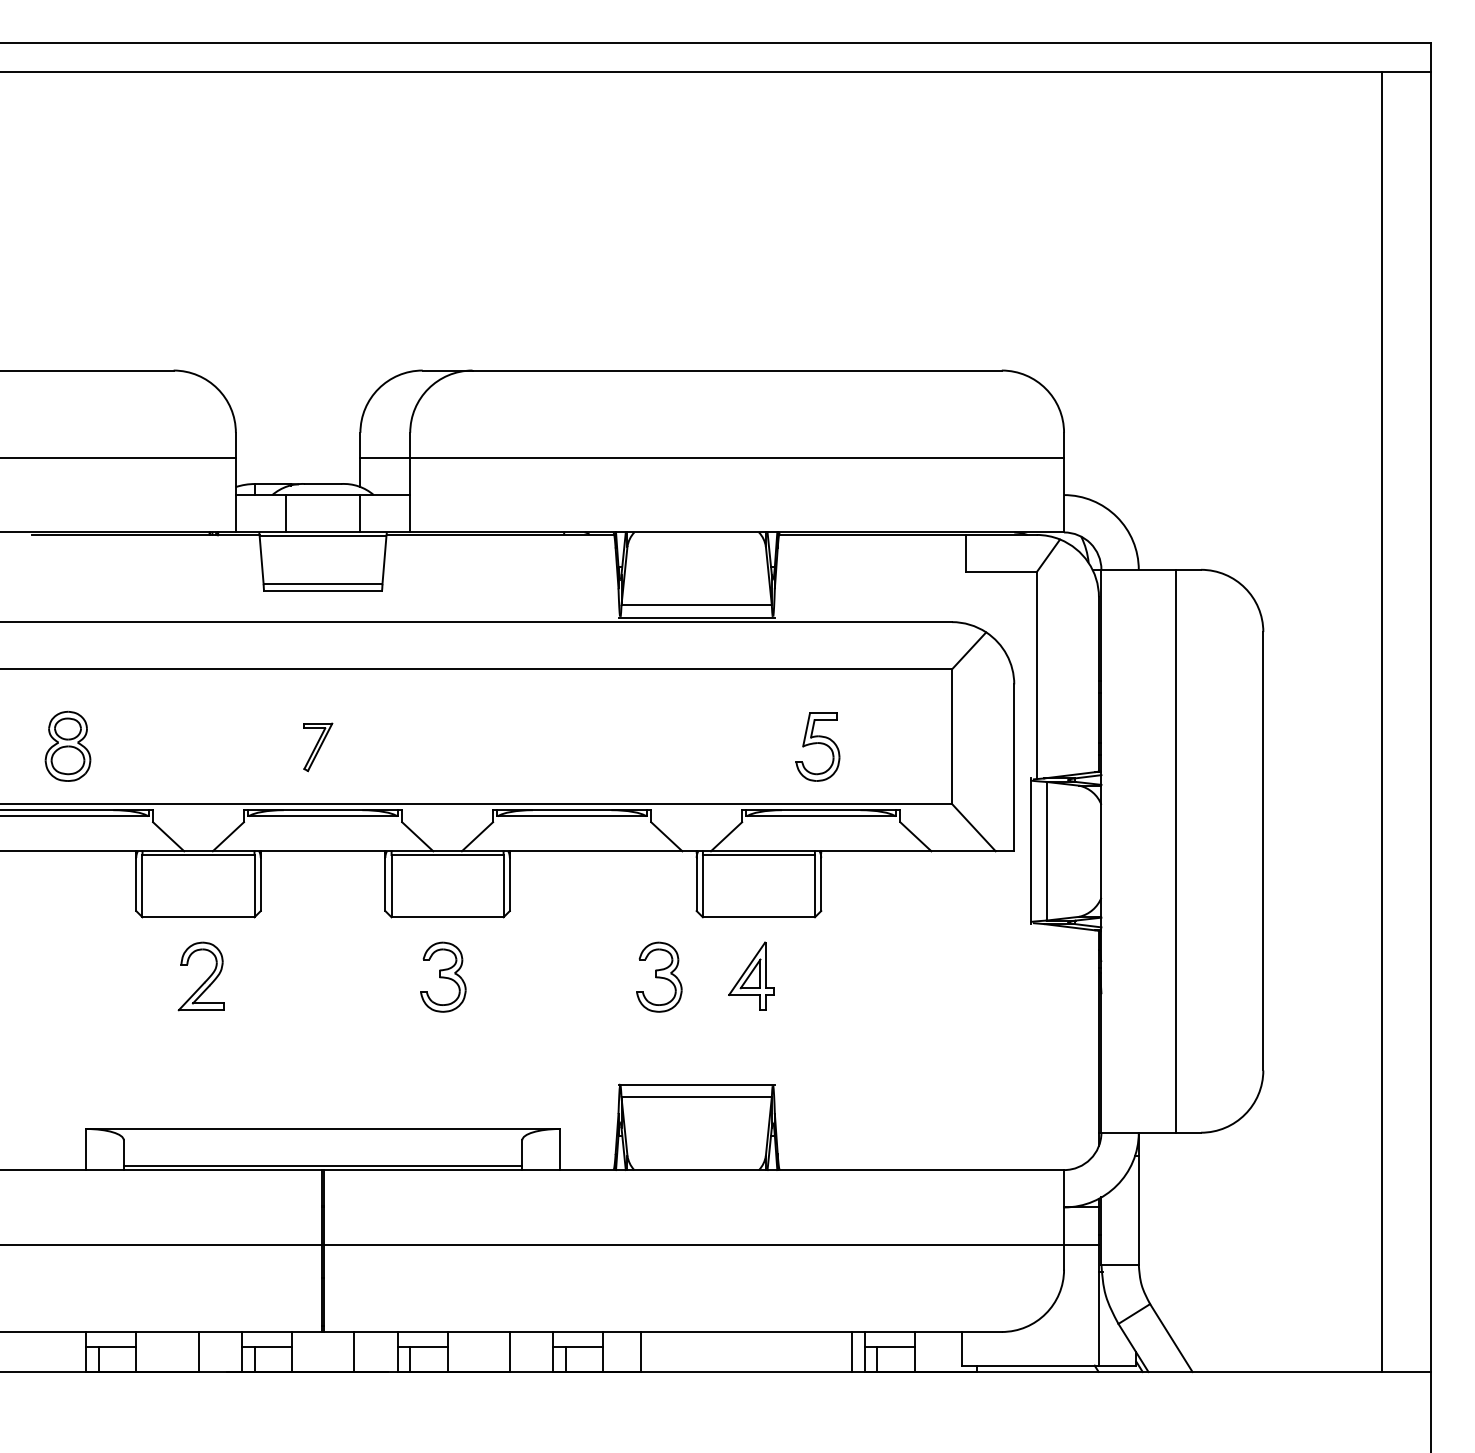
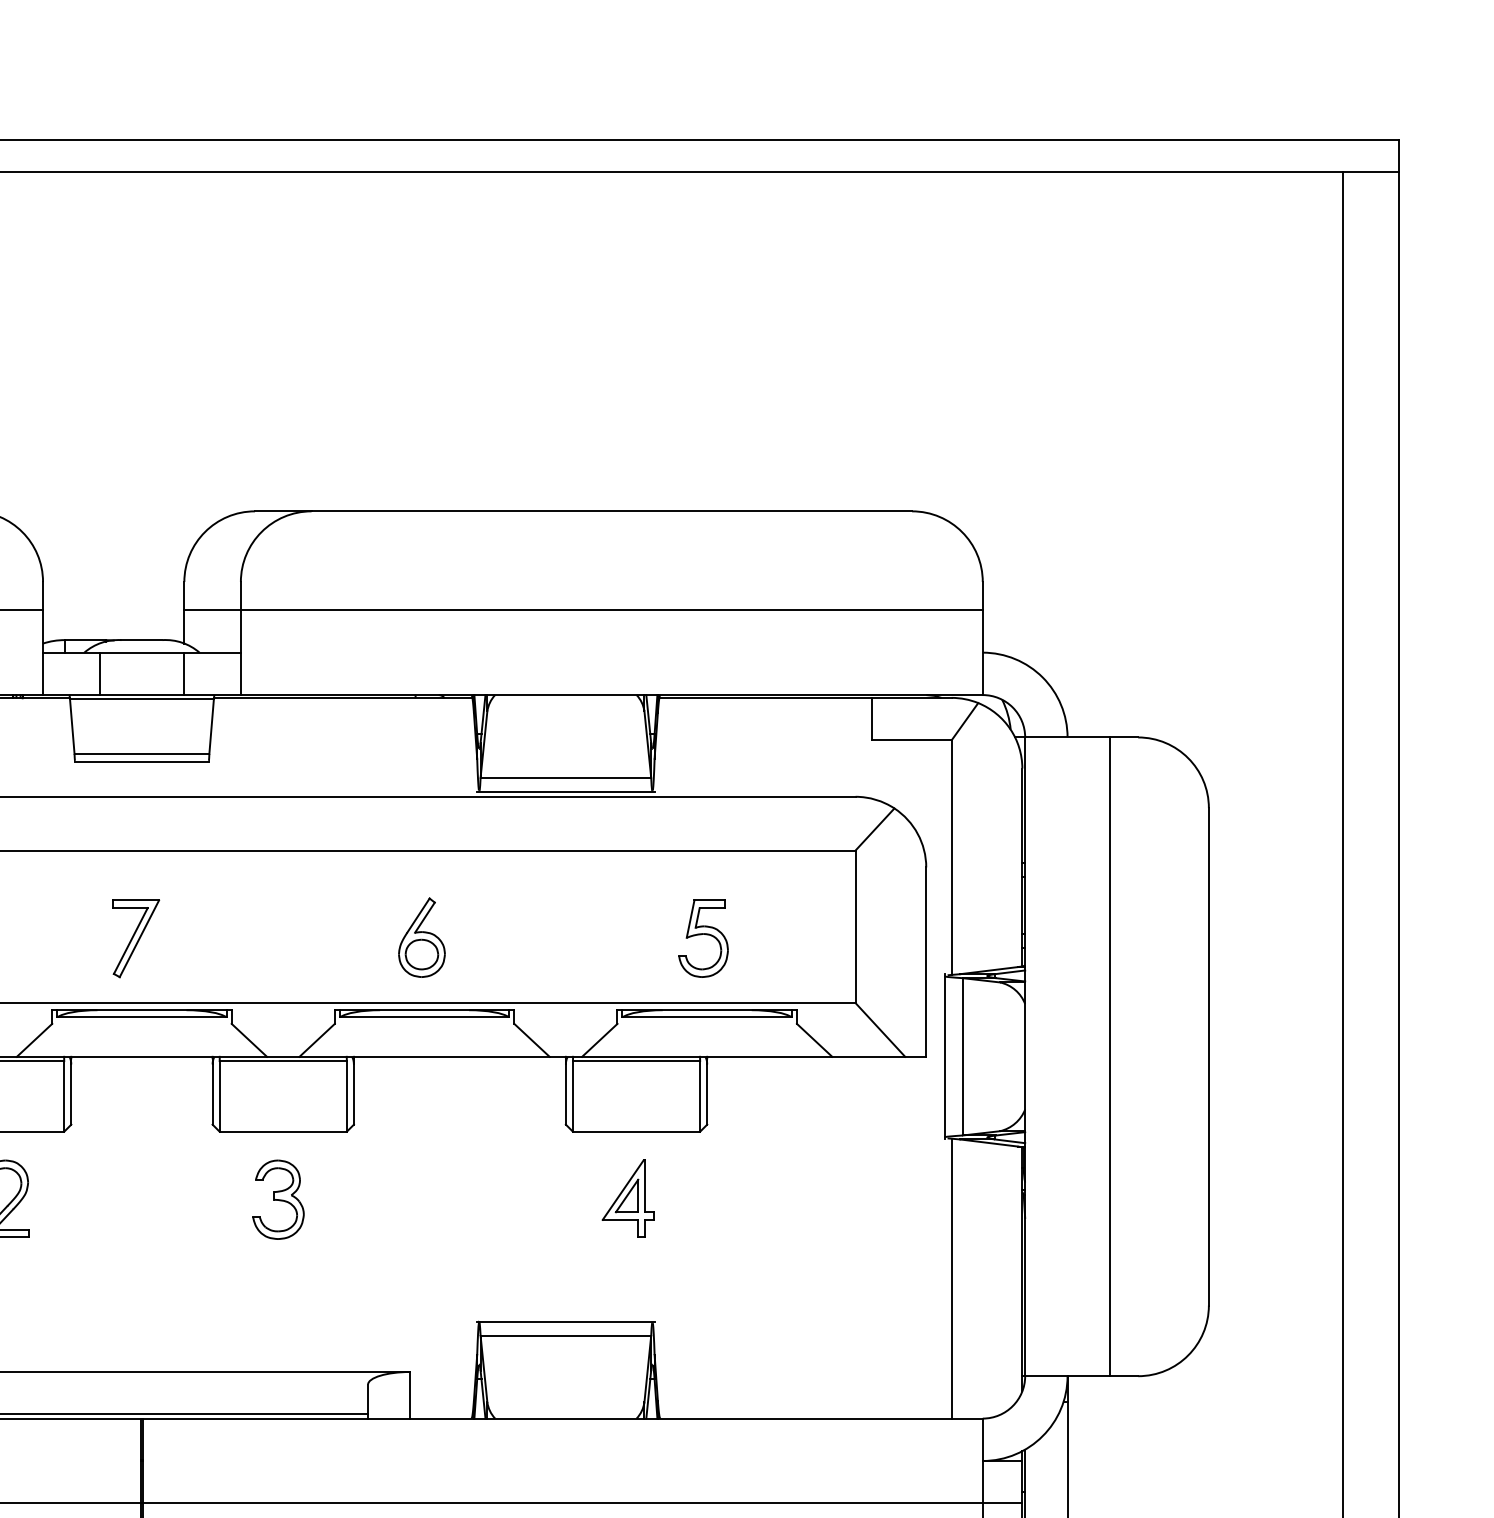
part: (569, 745) -> (421, 936), added
part: (318, 747) -> (136, 939), size x1.43
part: (659, 976) -> (523, 1198), removed
line: (1036, 1046) -> (951, 1278), added

